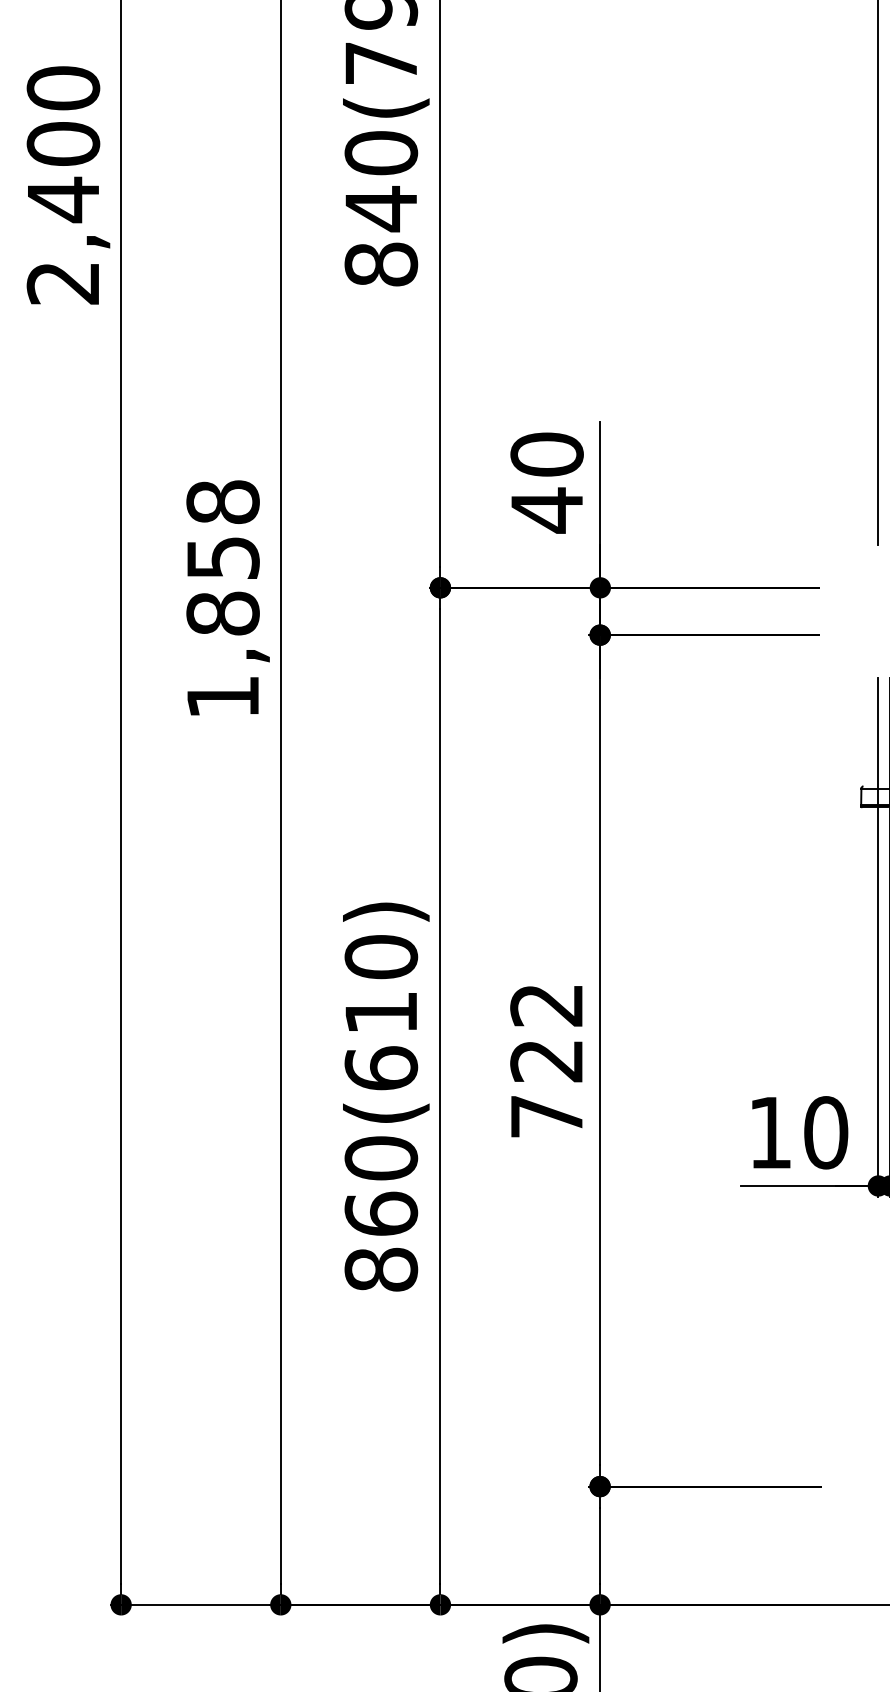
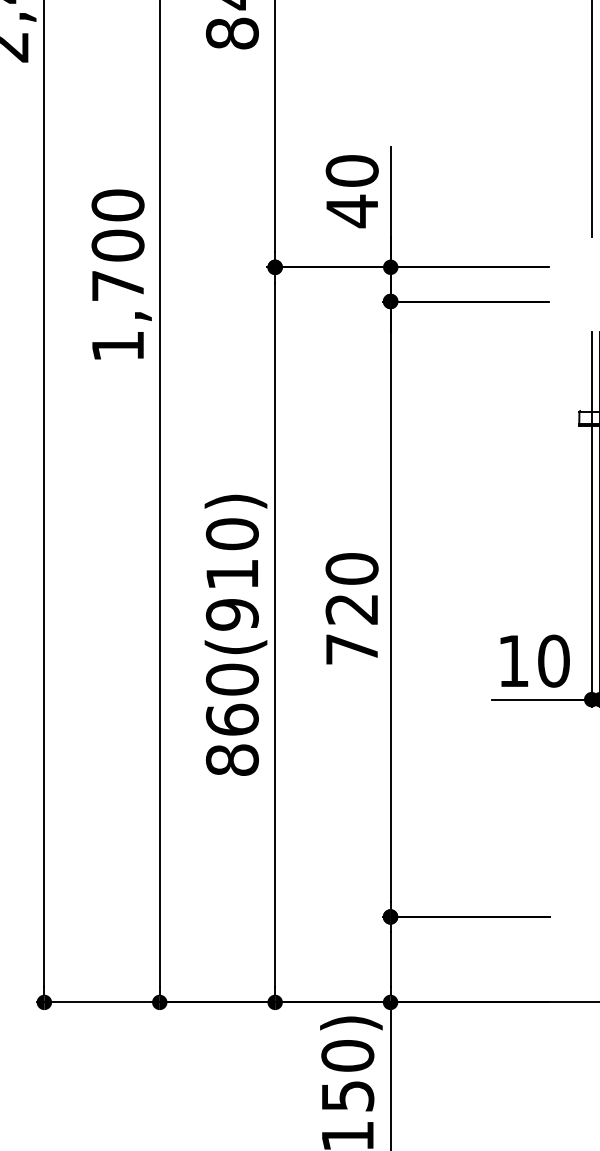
text: (222, 557) -> (117, 245), 1,858 -> 1,700
text: (546, 1005) -> (351, 569), 722 -> 720
text: (381, 1068) -> (232, 614), 860(610) -> 860(910)

